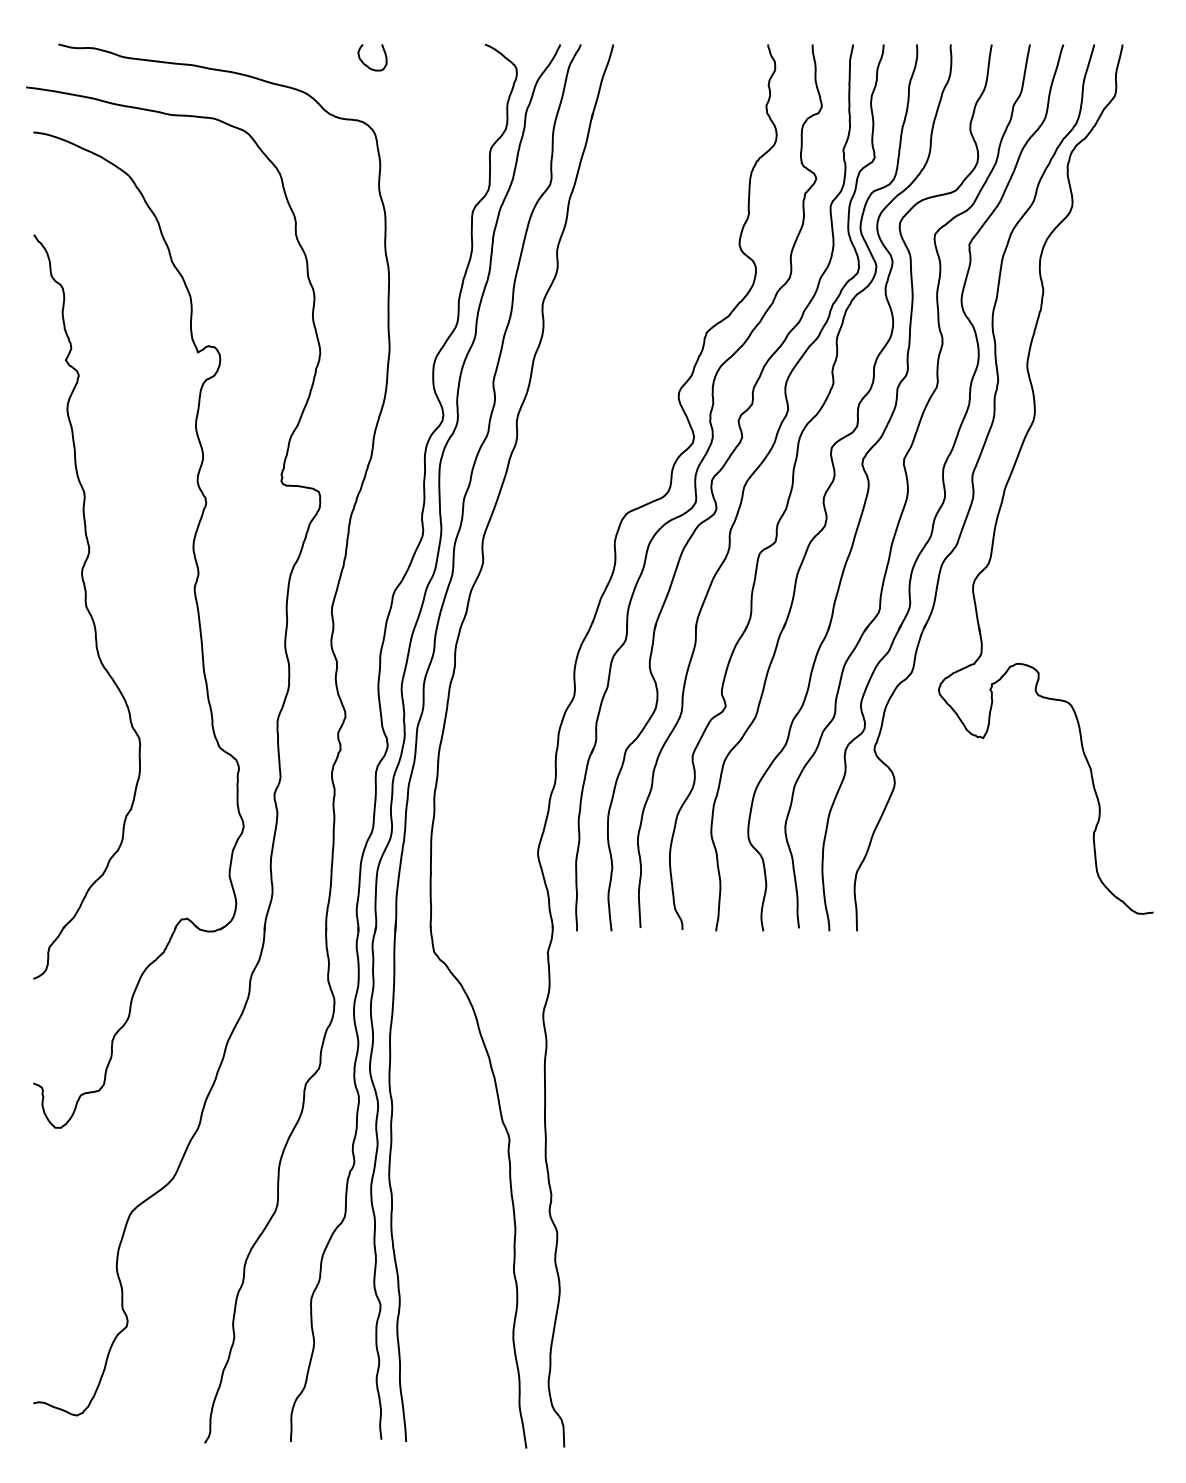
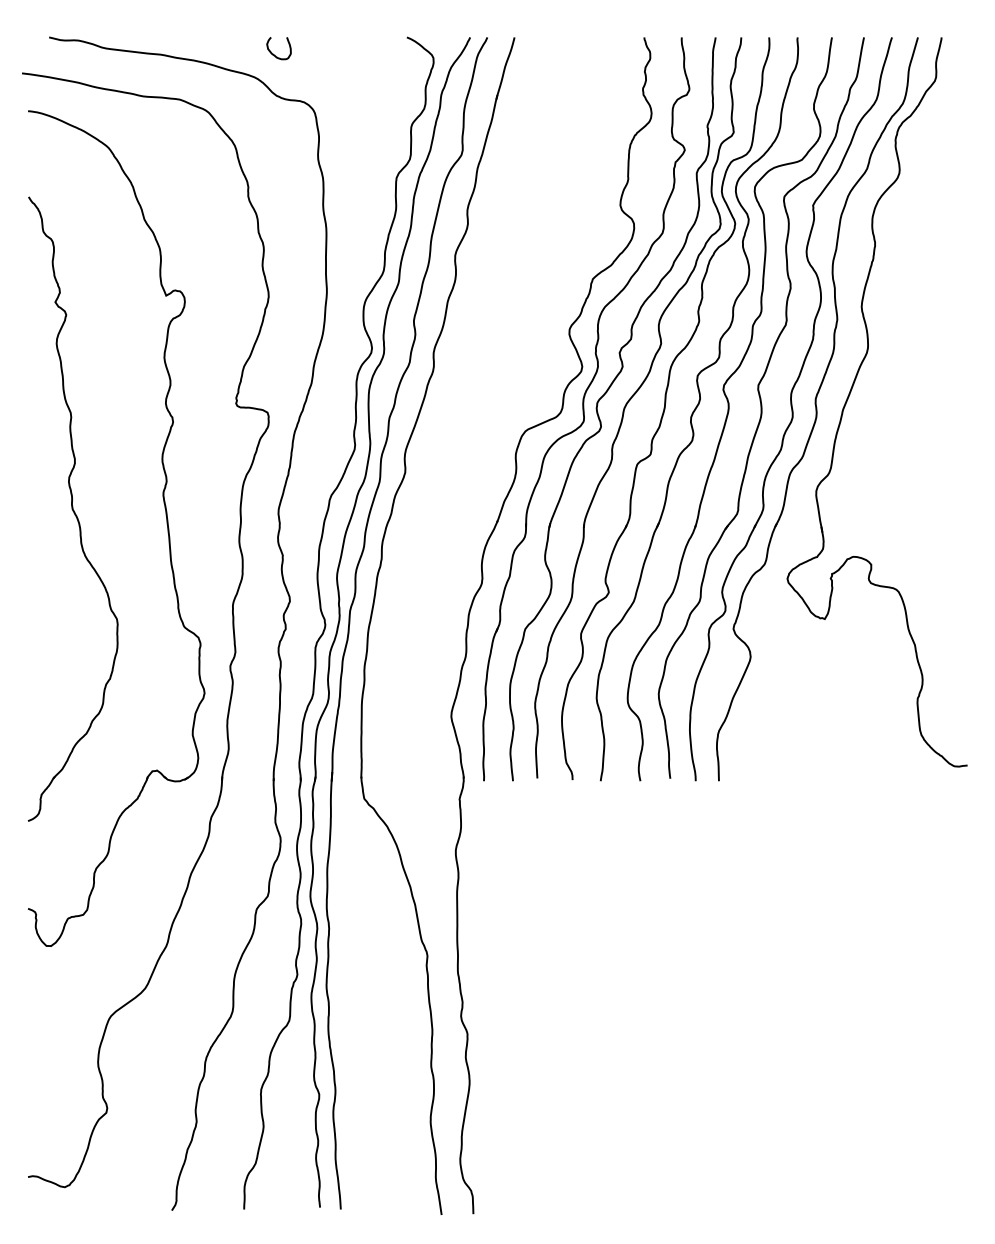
curve: (365, 63) -> (273, 53), moved

